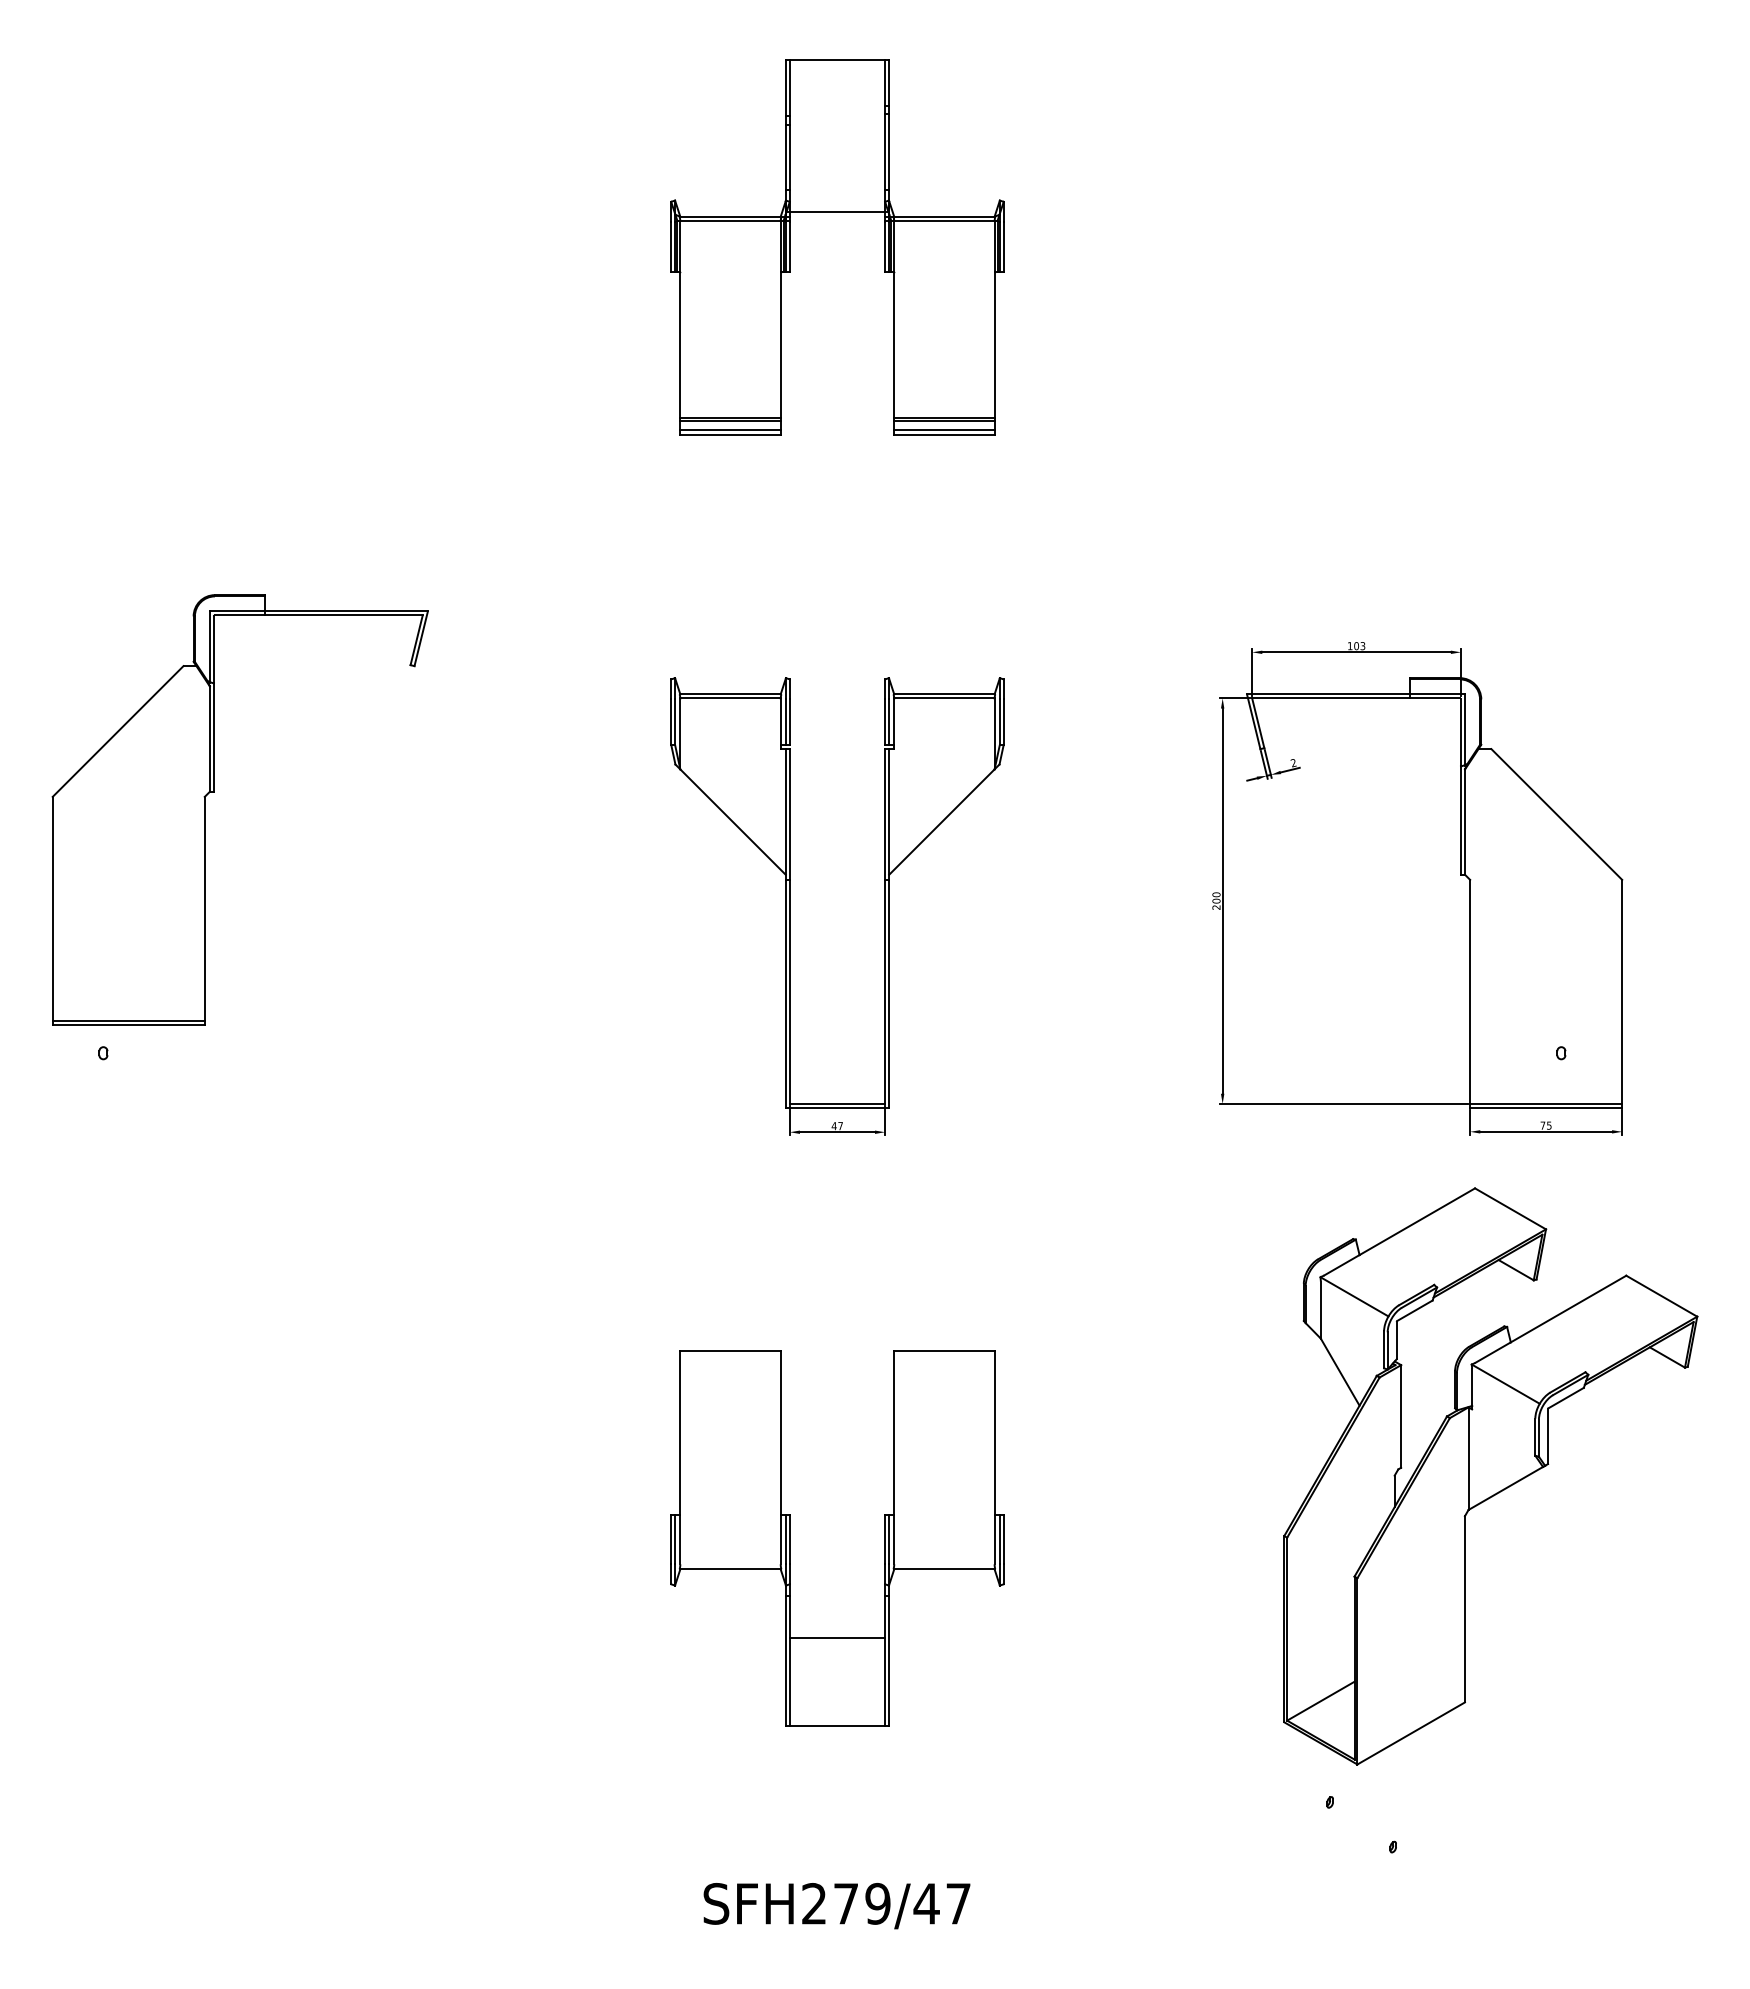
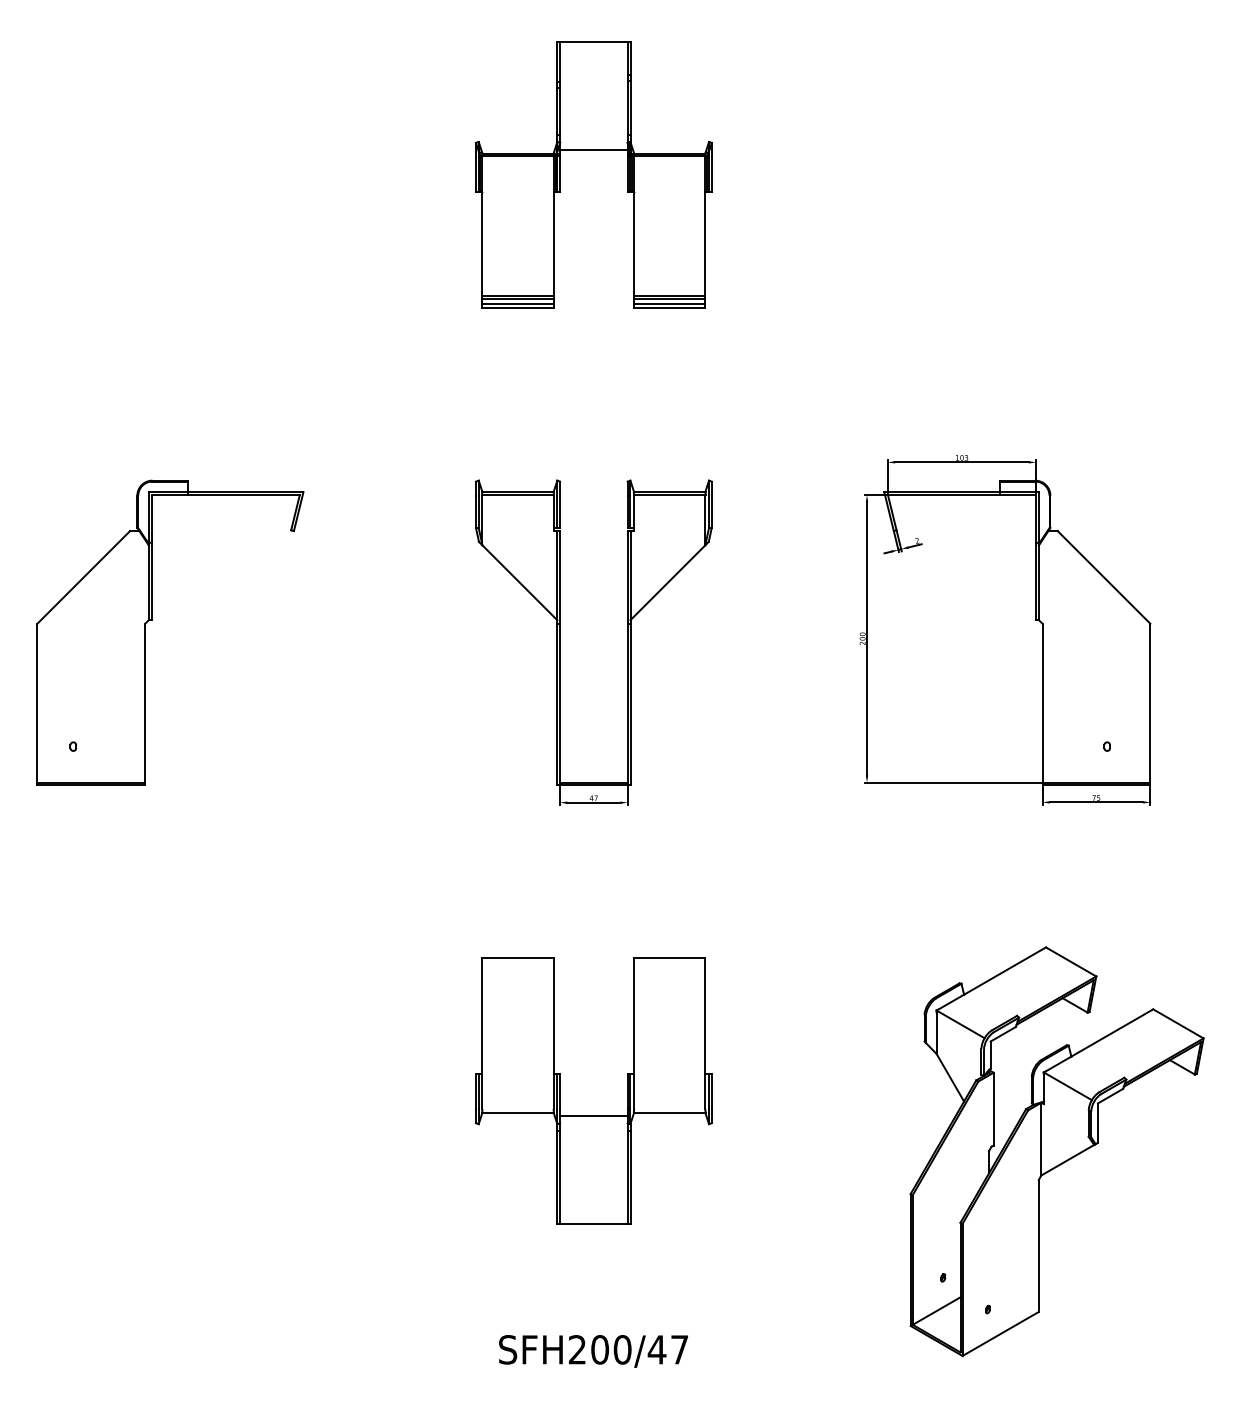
part: (214, 792) -> (152, 620), moved
part: (1490, 1476) -> (1056, 1151), moved
line: (837, 1638) -> (593, 1116), moved
text: (861, 1903) -> (610, 1349), SFH279/47 -> SFH200/47

